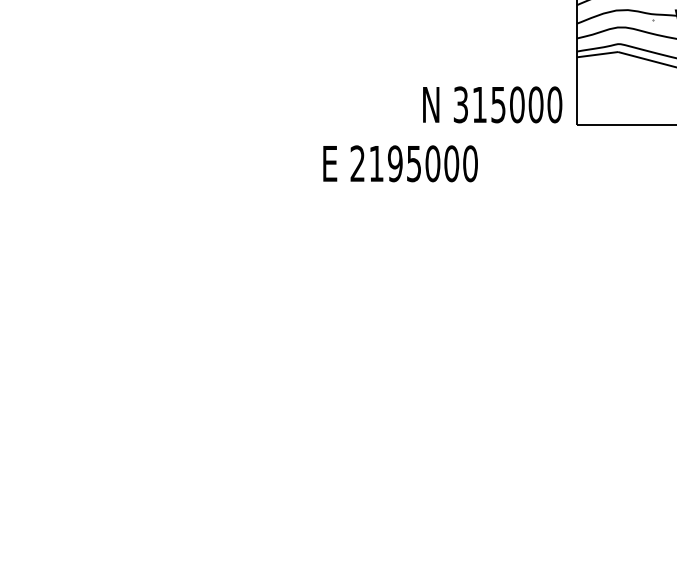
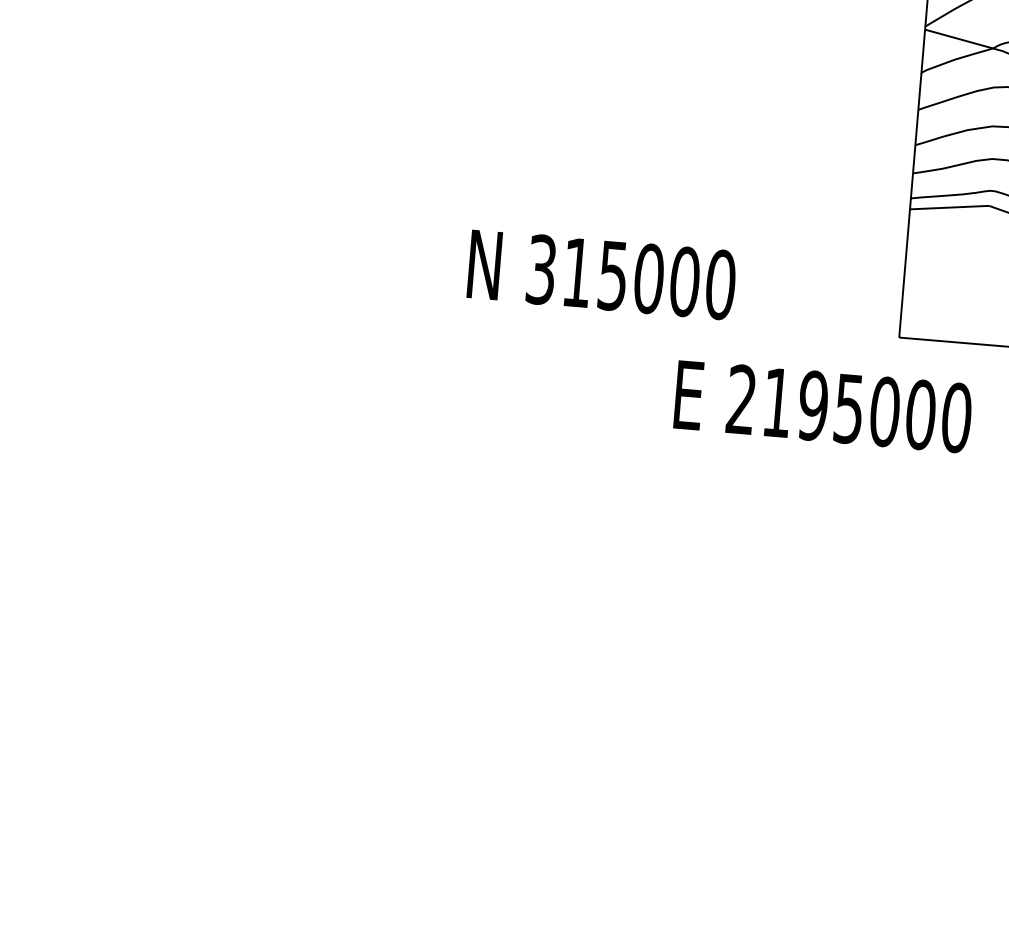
text: (492, 104) -> (601, 274), moved
text: (400, 163) -> (823, 406), moved

